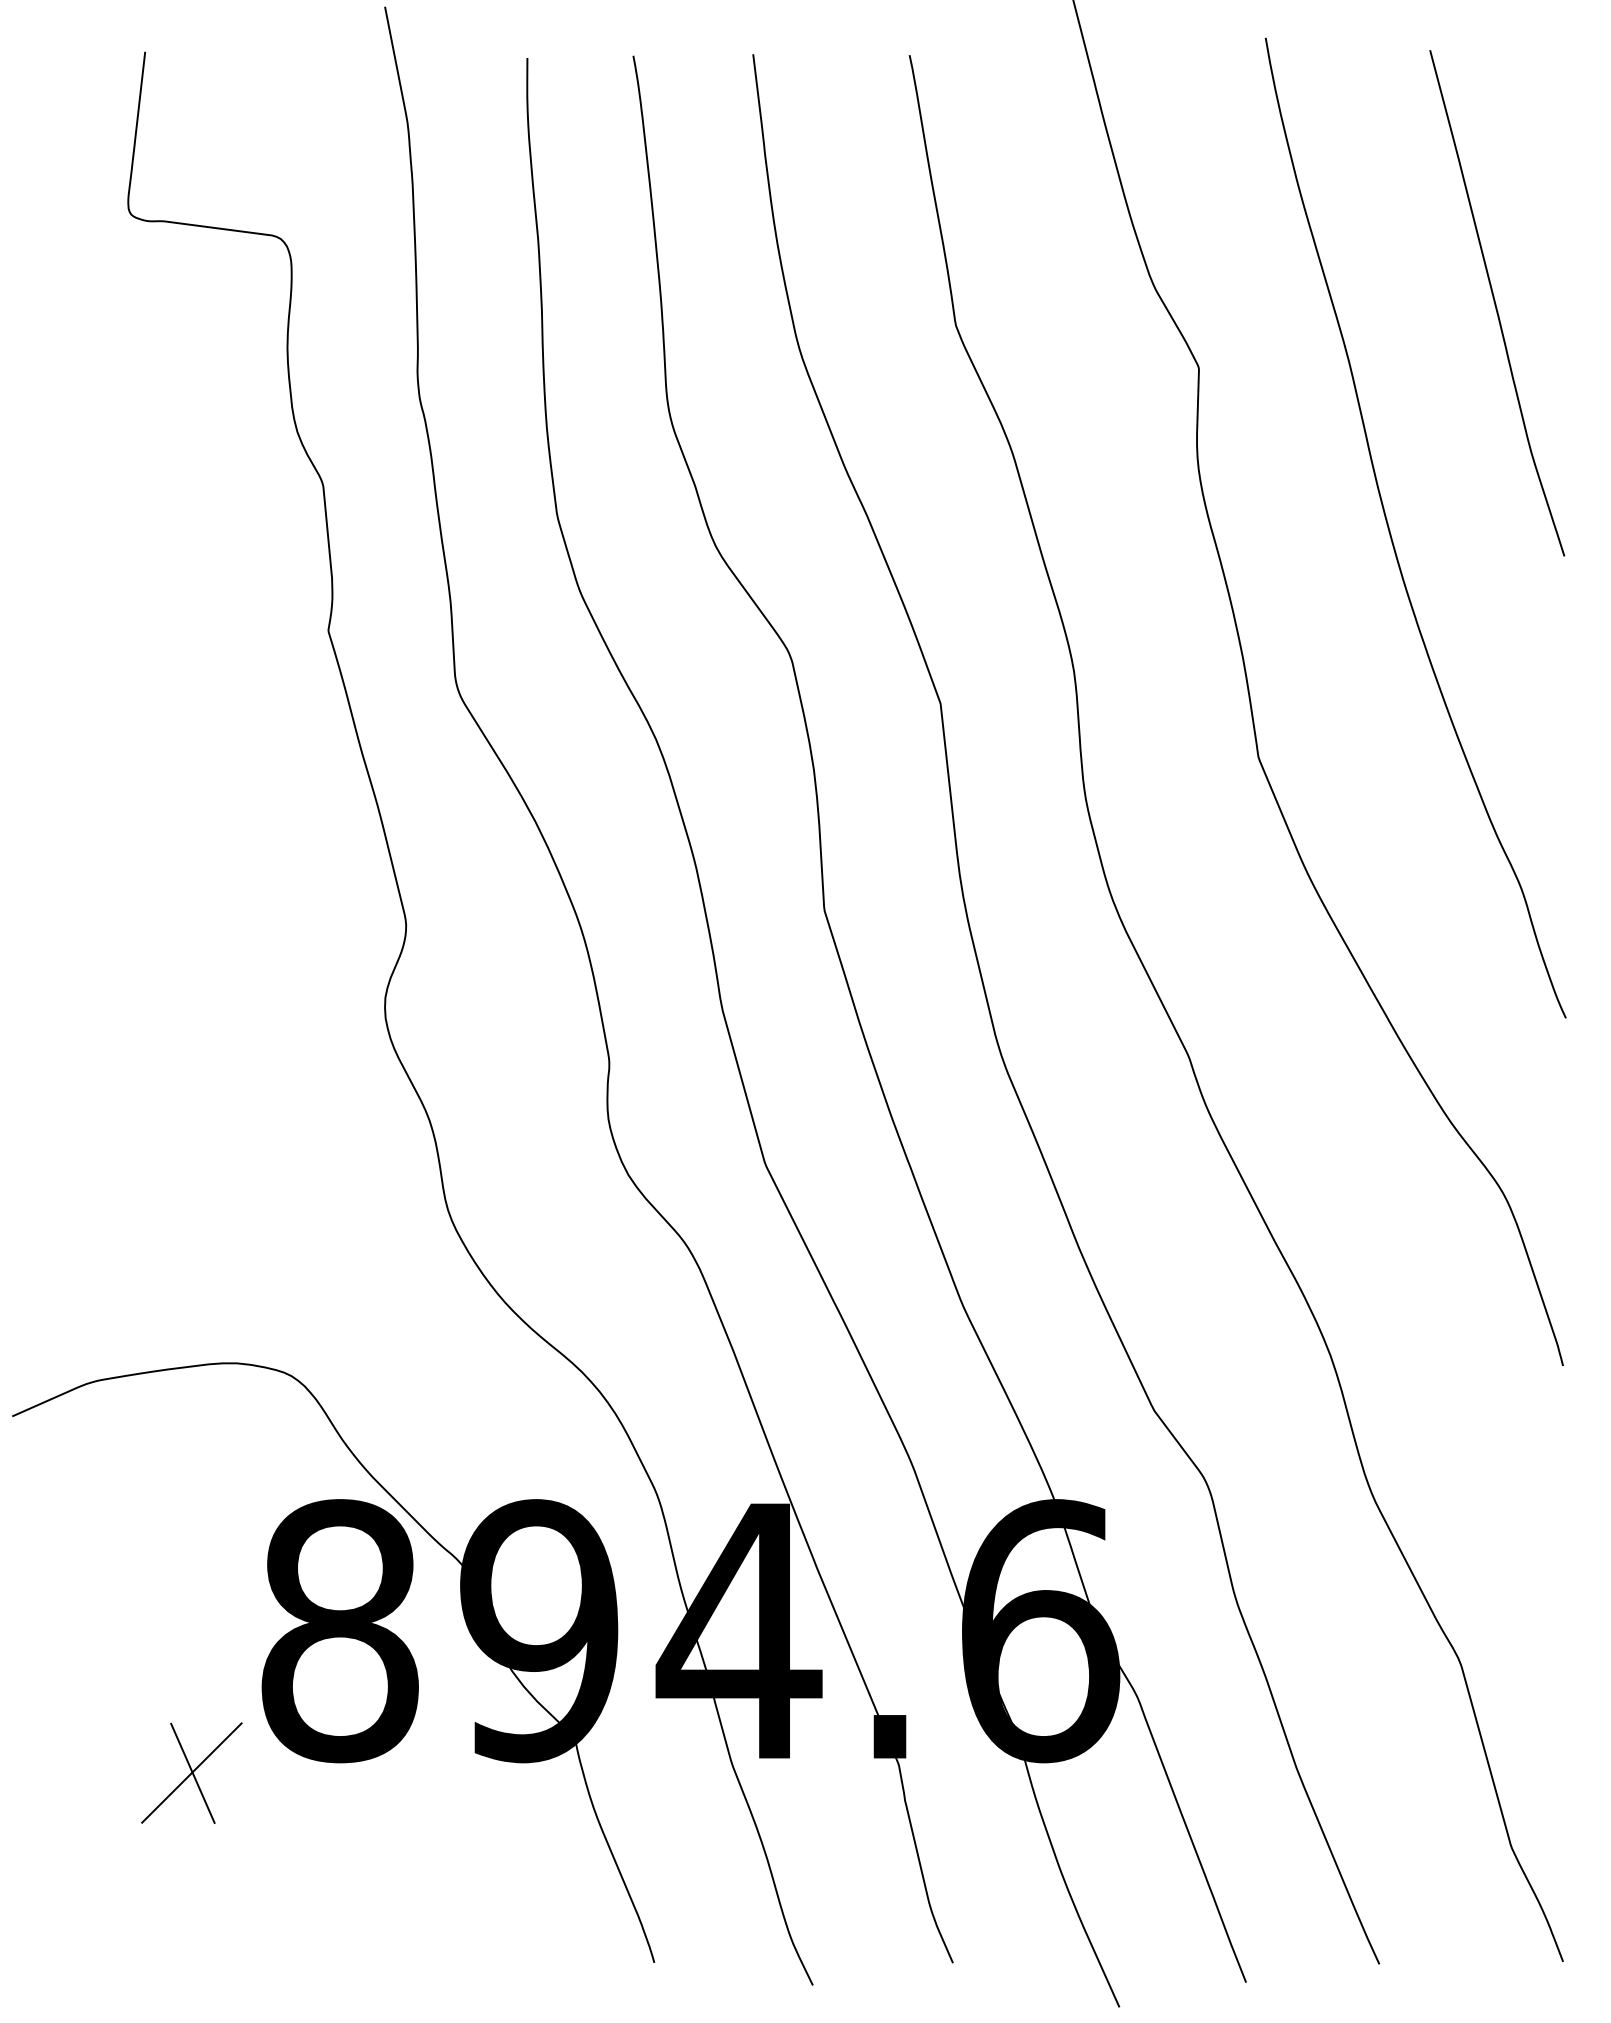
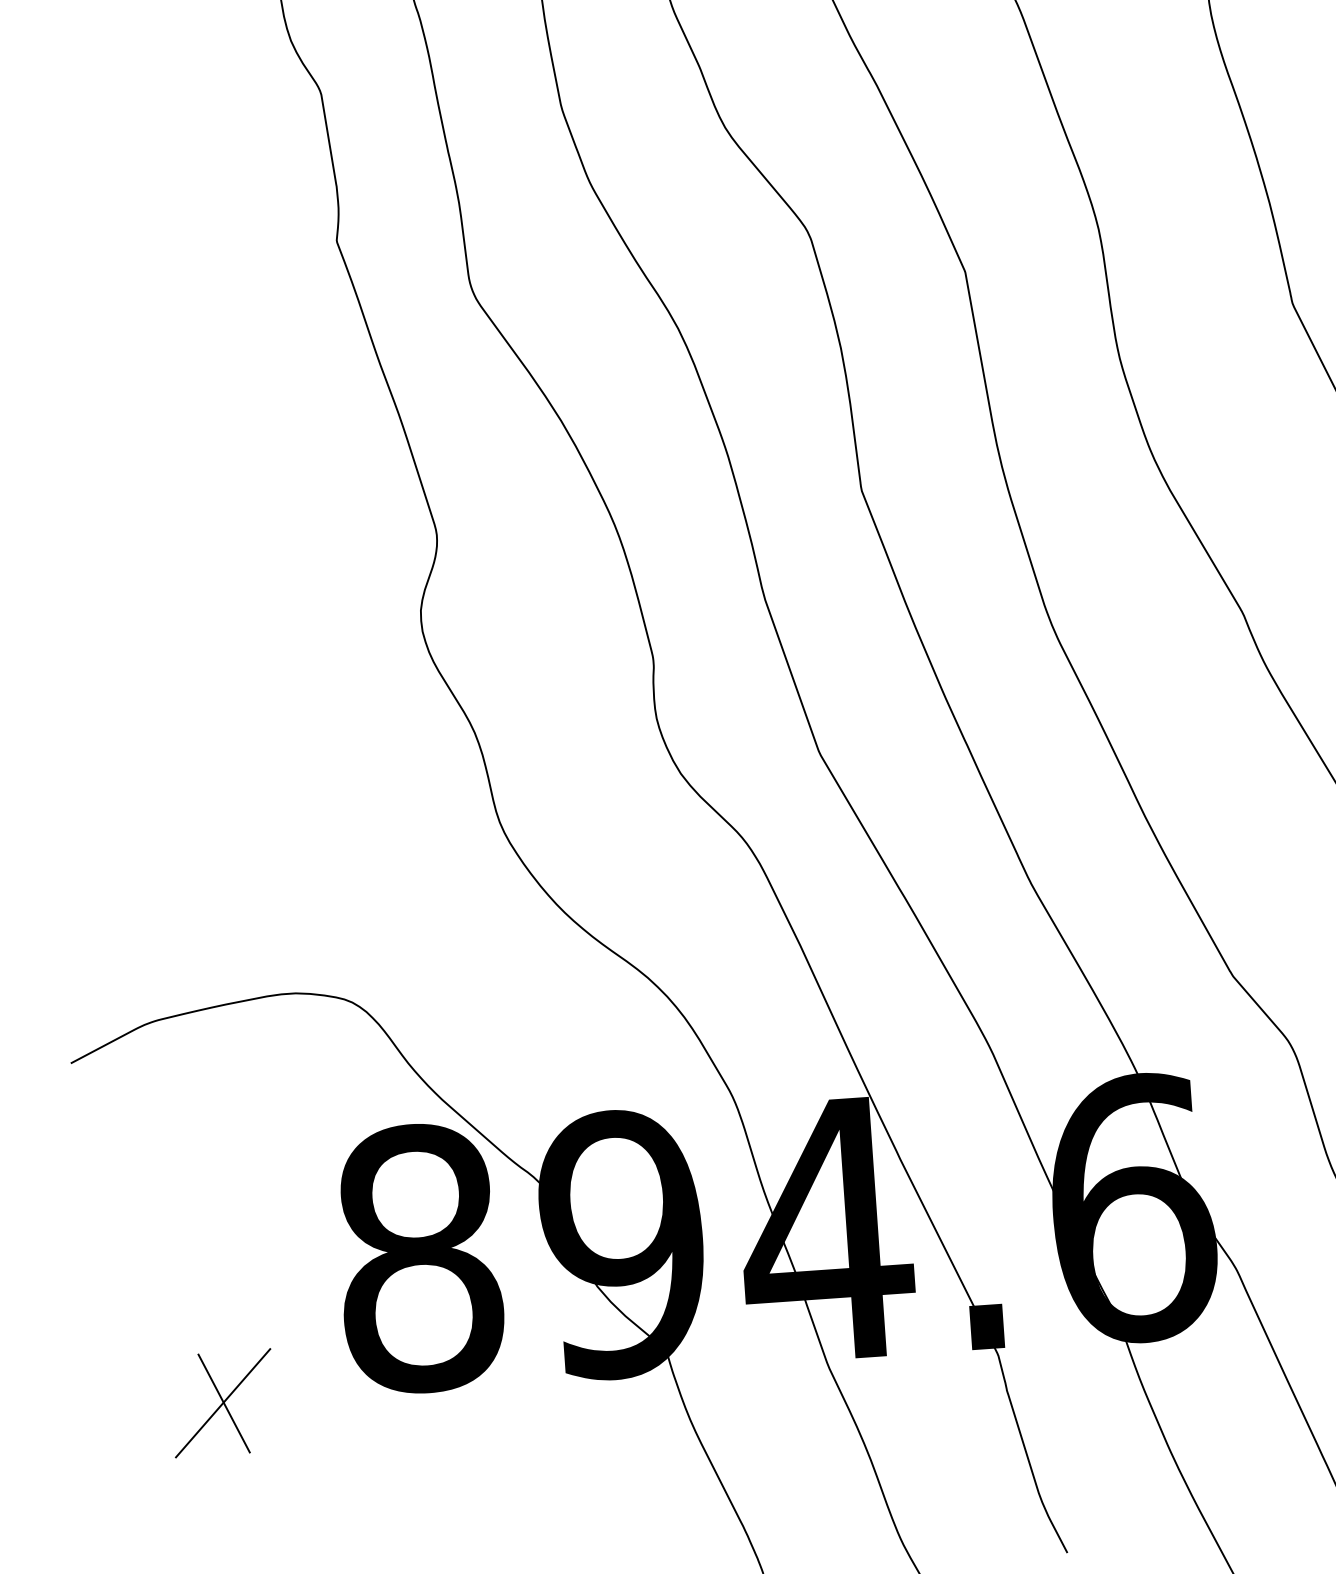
part: (191, 1772) -> (222, 1402), moved

